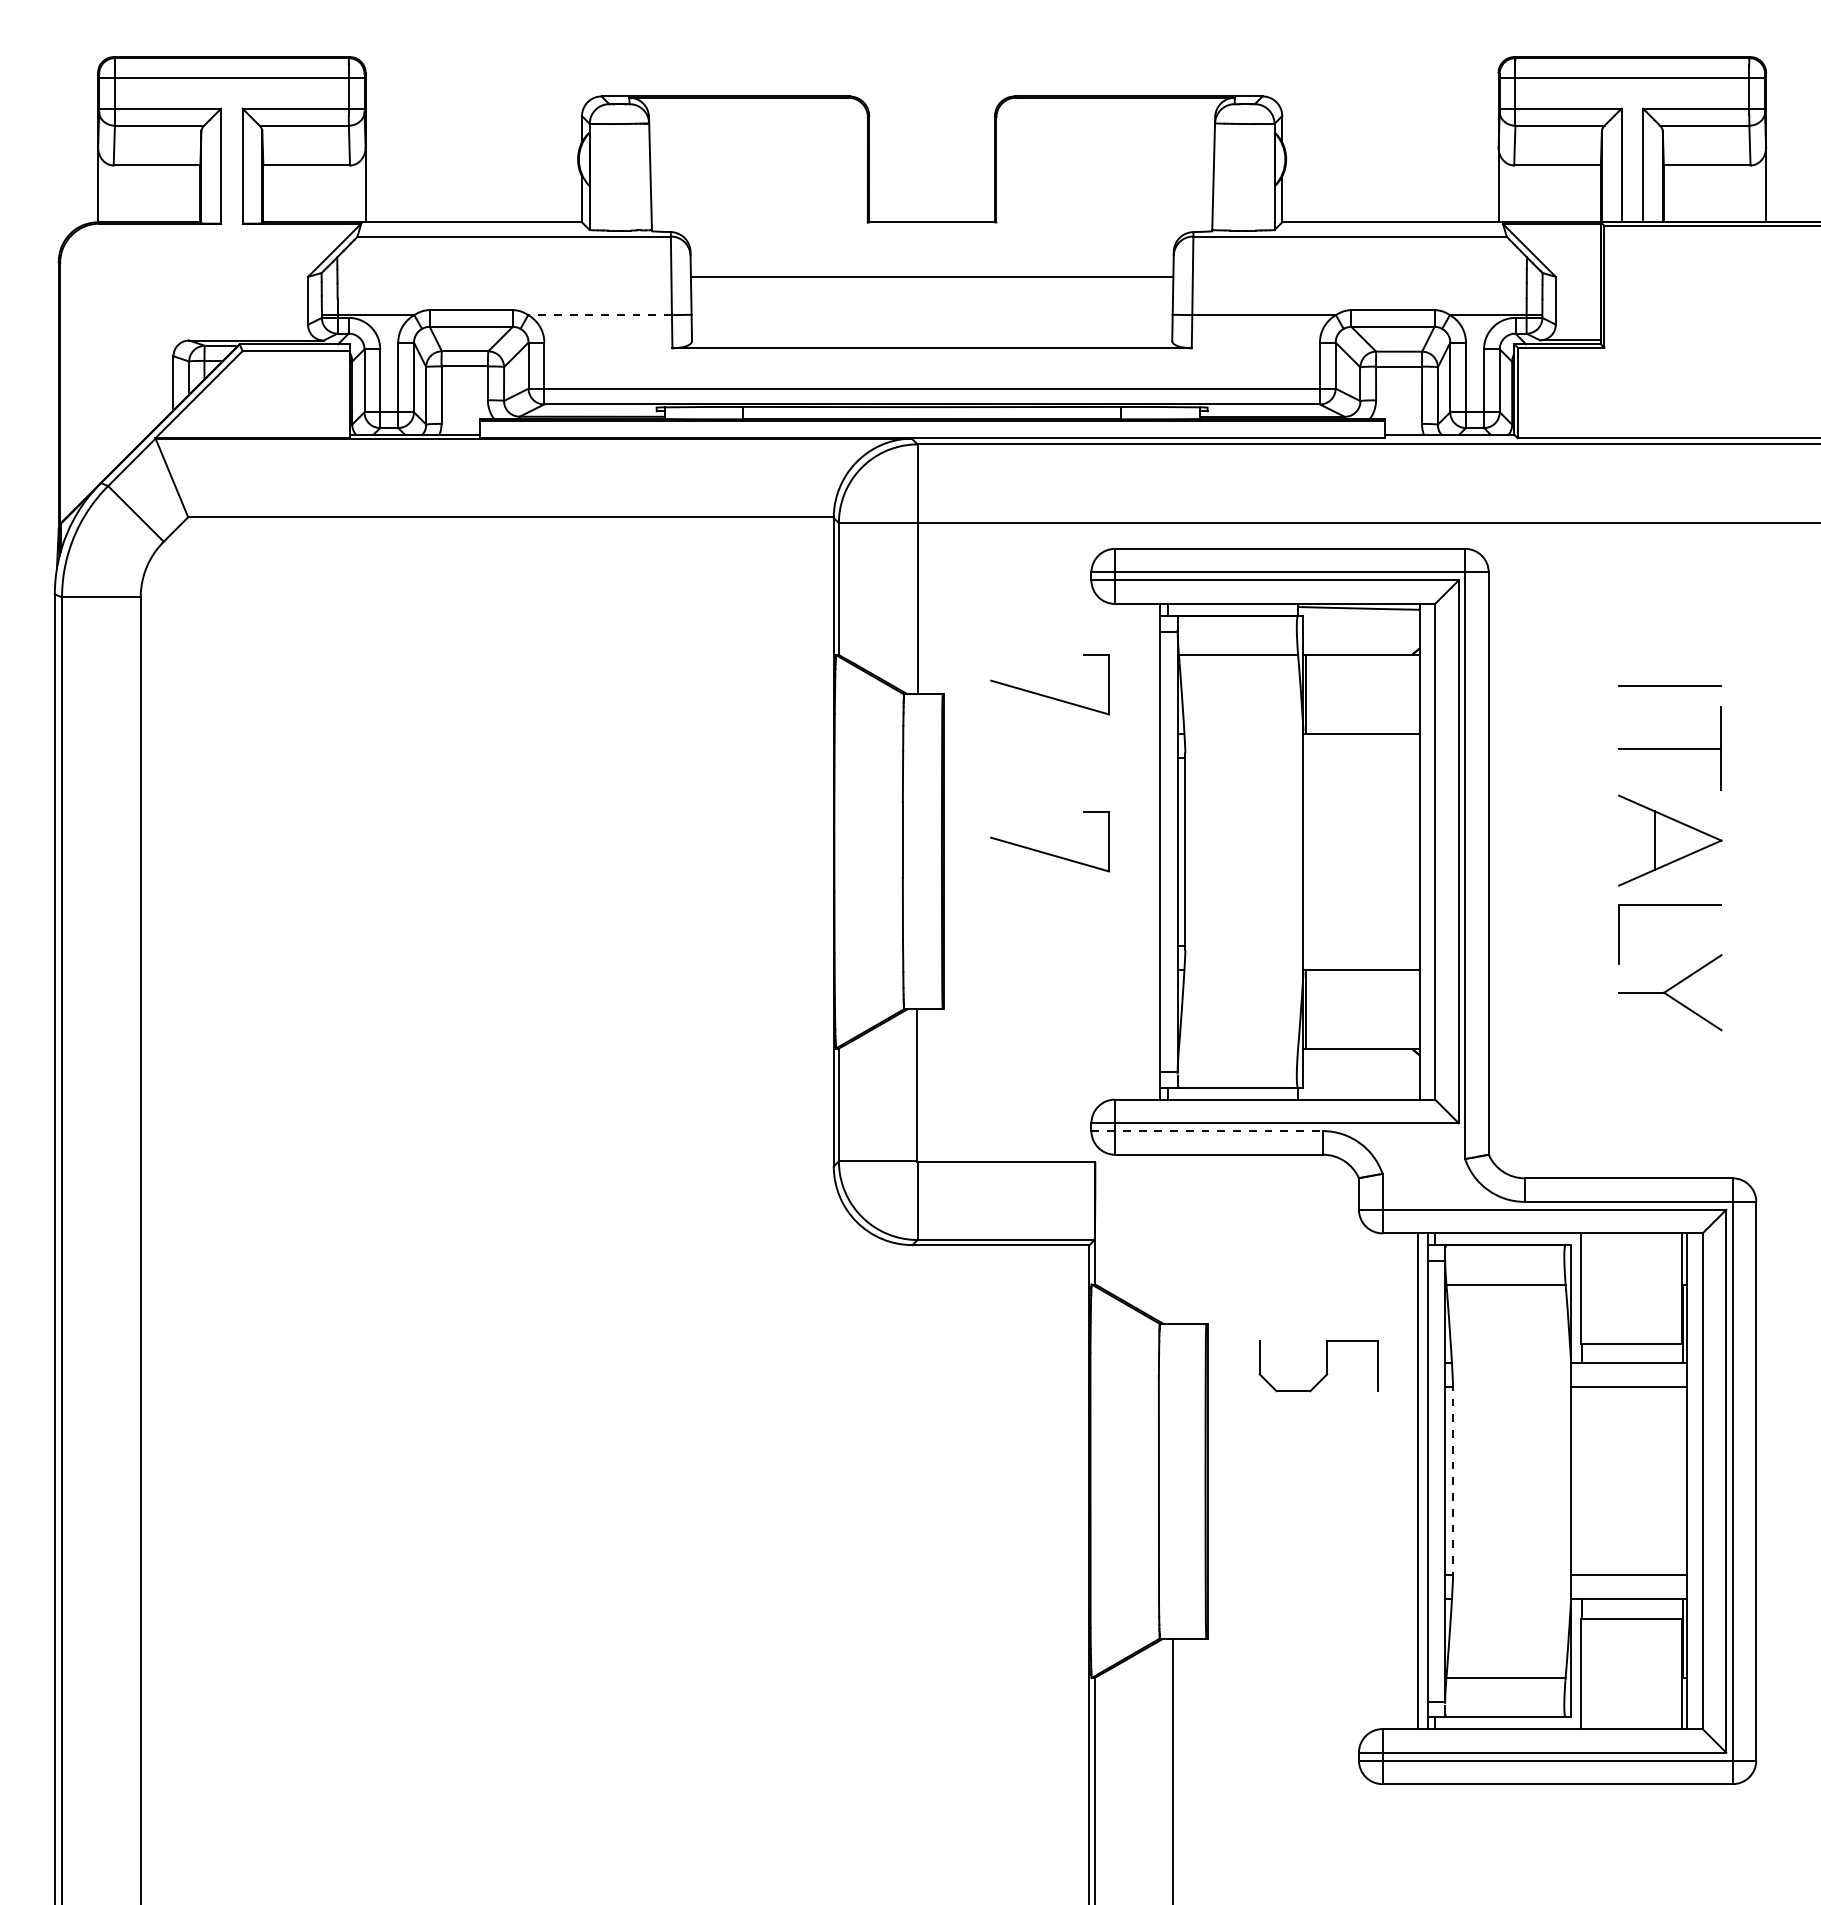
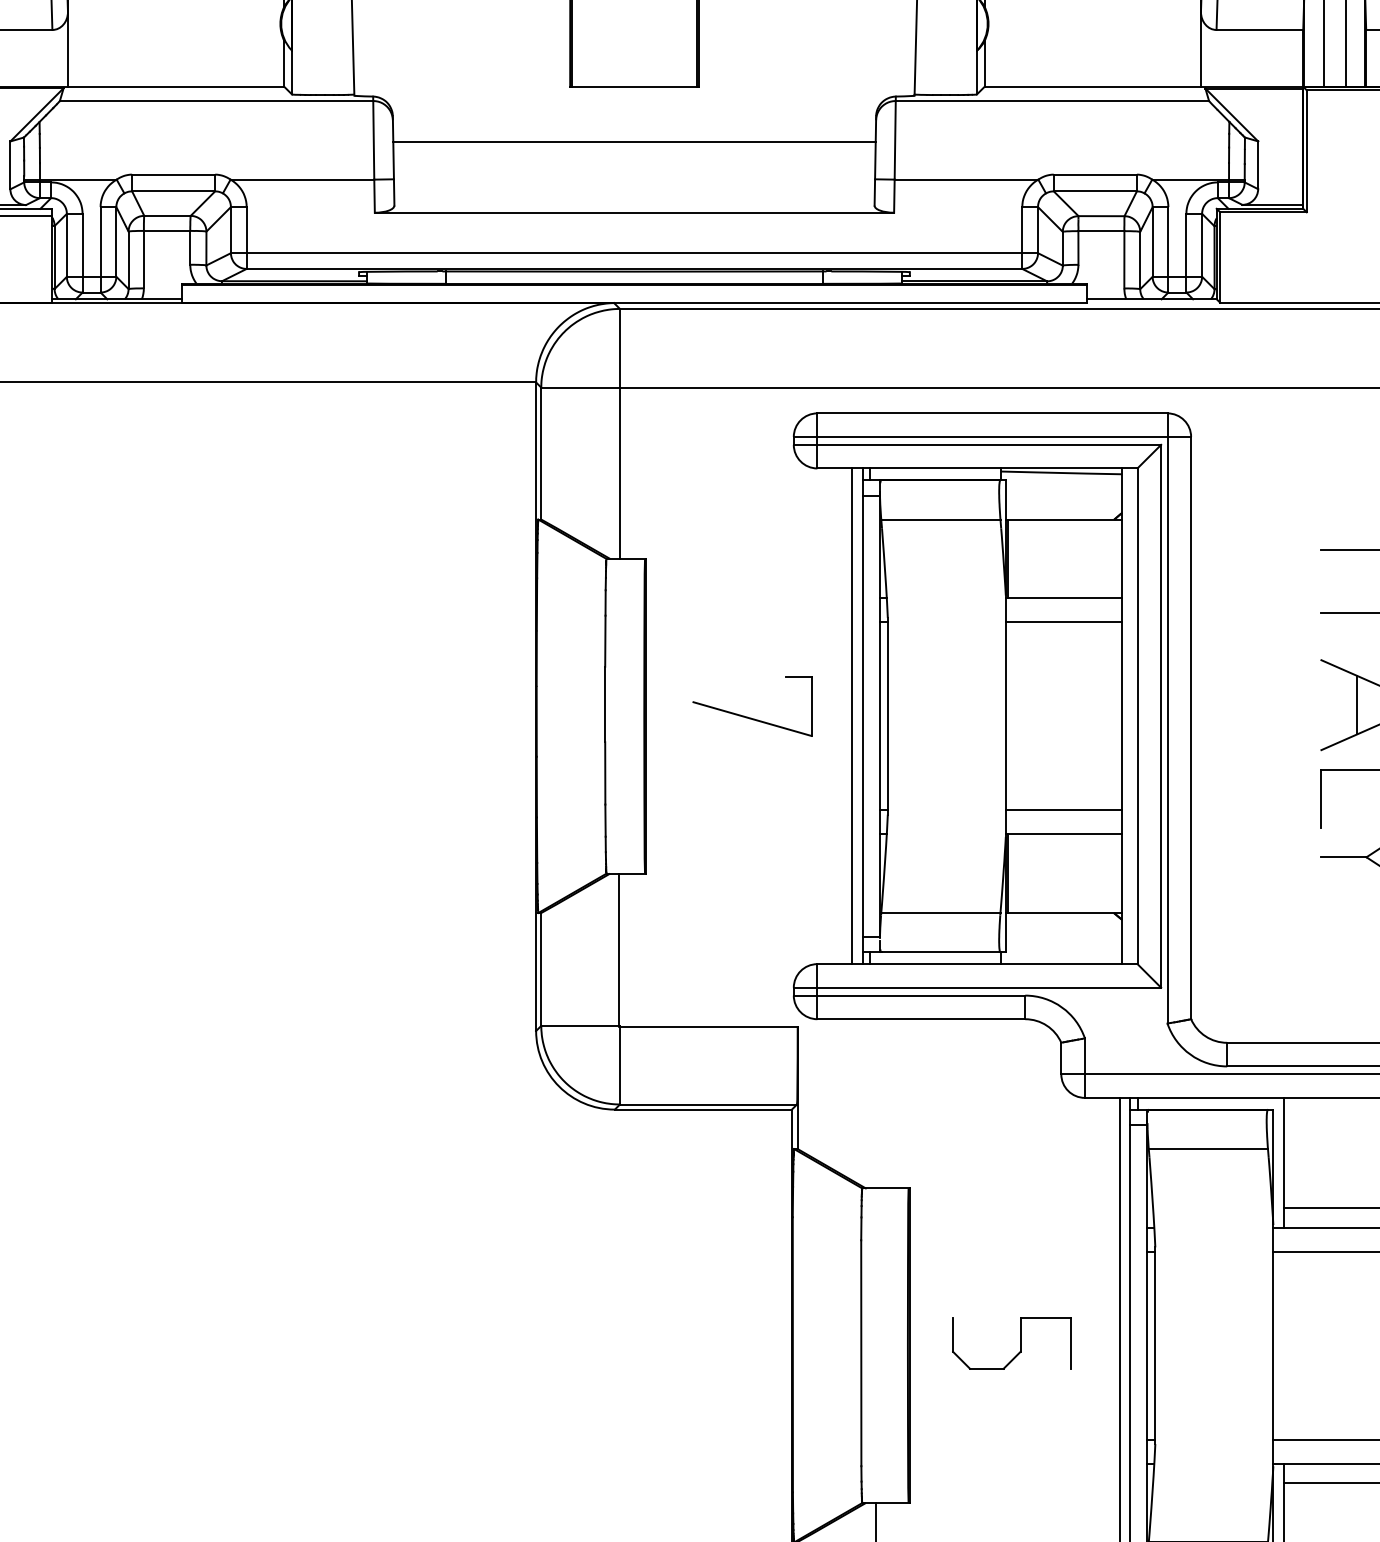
line: (600, 315) -> (302, 180), dashed -> solid
part: (1047, 695) -> (749, 560), removed
line: (1361, 757) -> (1063, 622), added
line: (1149, 851) -> (851, 716), added
line: (1361, 945) -> (1063, 810), added
line: (1238, 1048) -> (940, 913), added
line: (1207, 1131) -> (909, 996), dashed -> solid
part: (1326, 1366) -> (1019, 1344), moved
line: (1452, 1481) -> (1154, 1346), dashed -> solid

